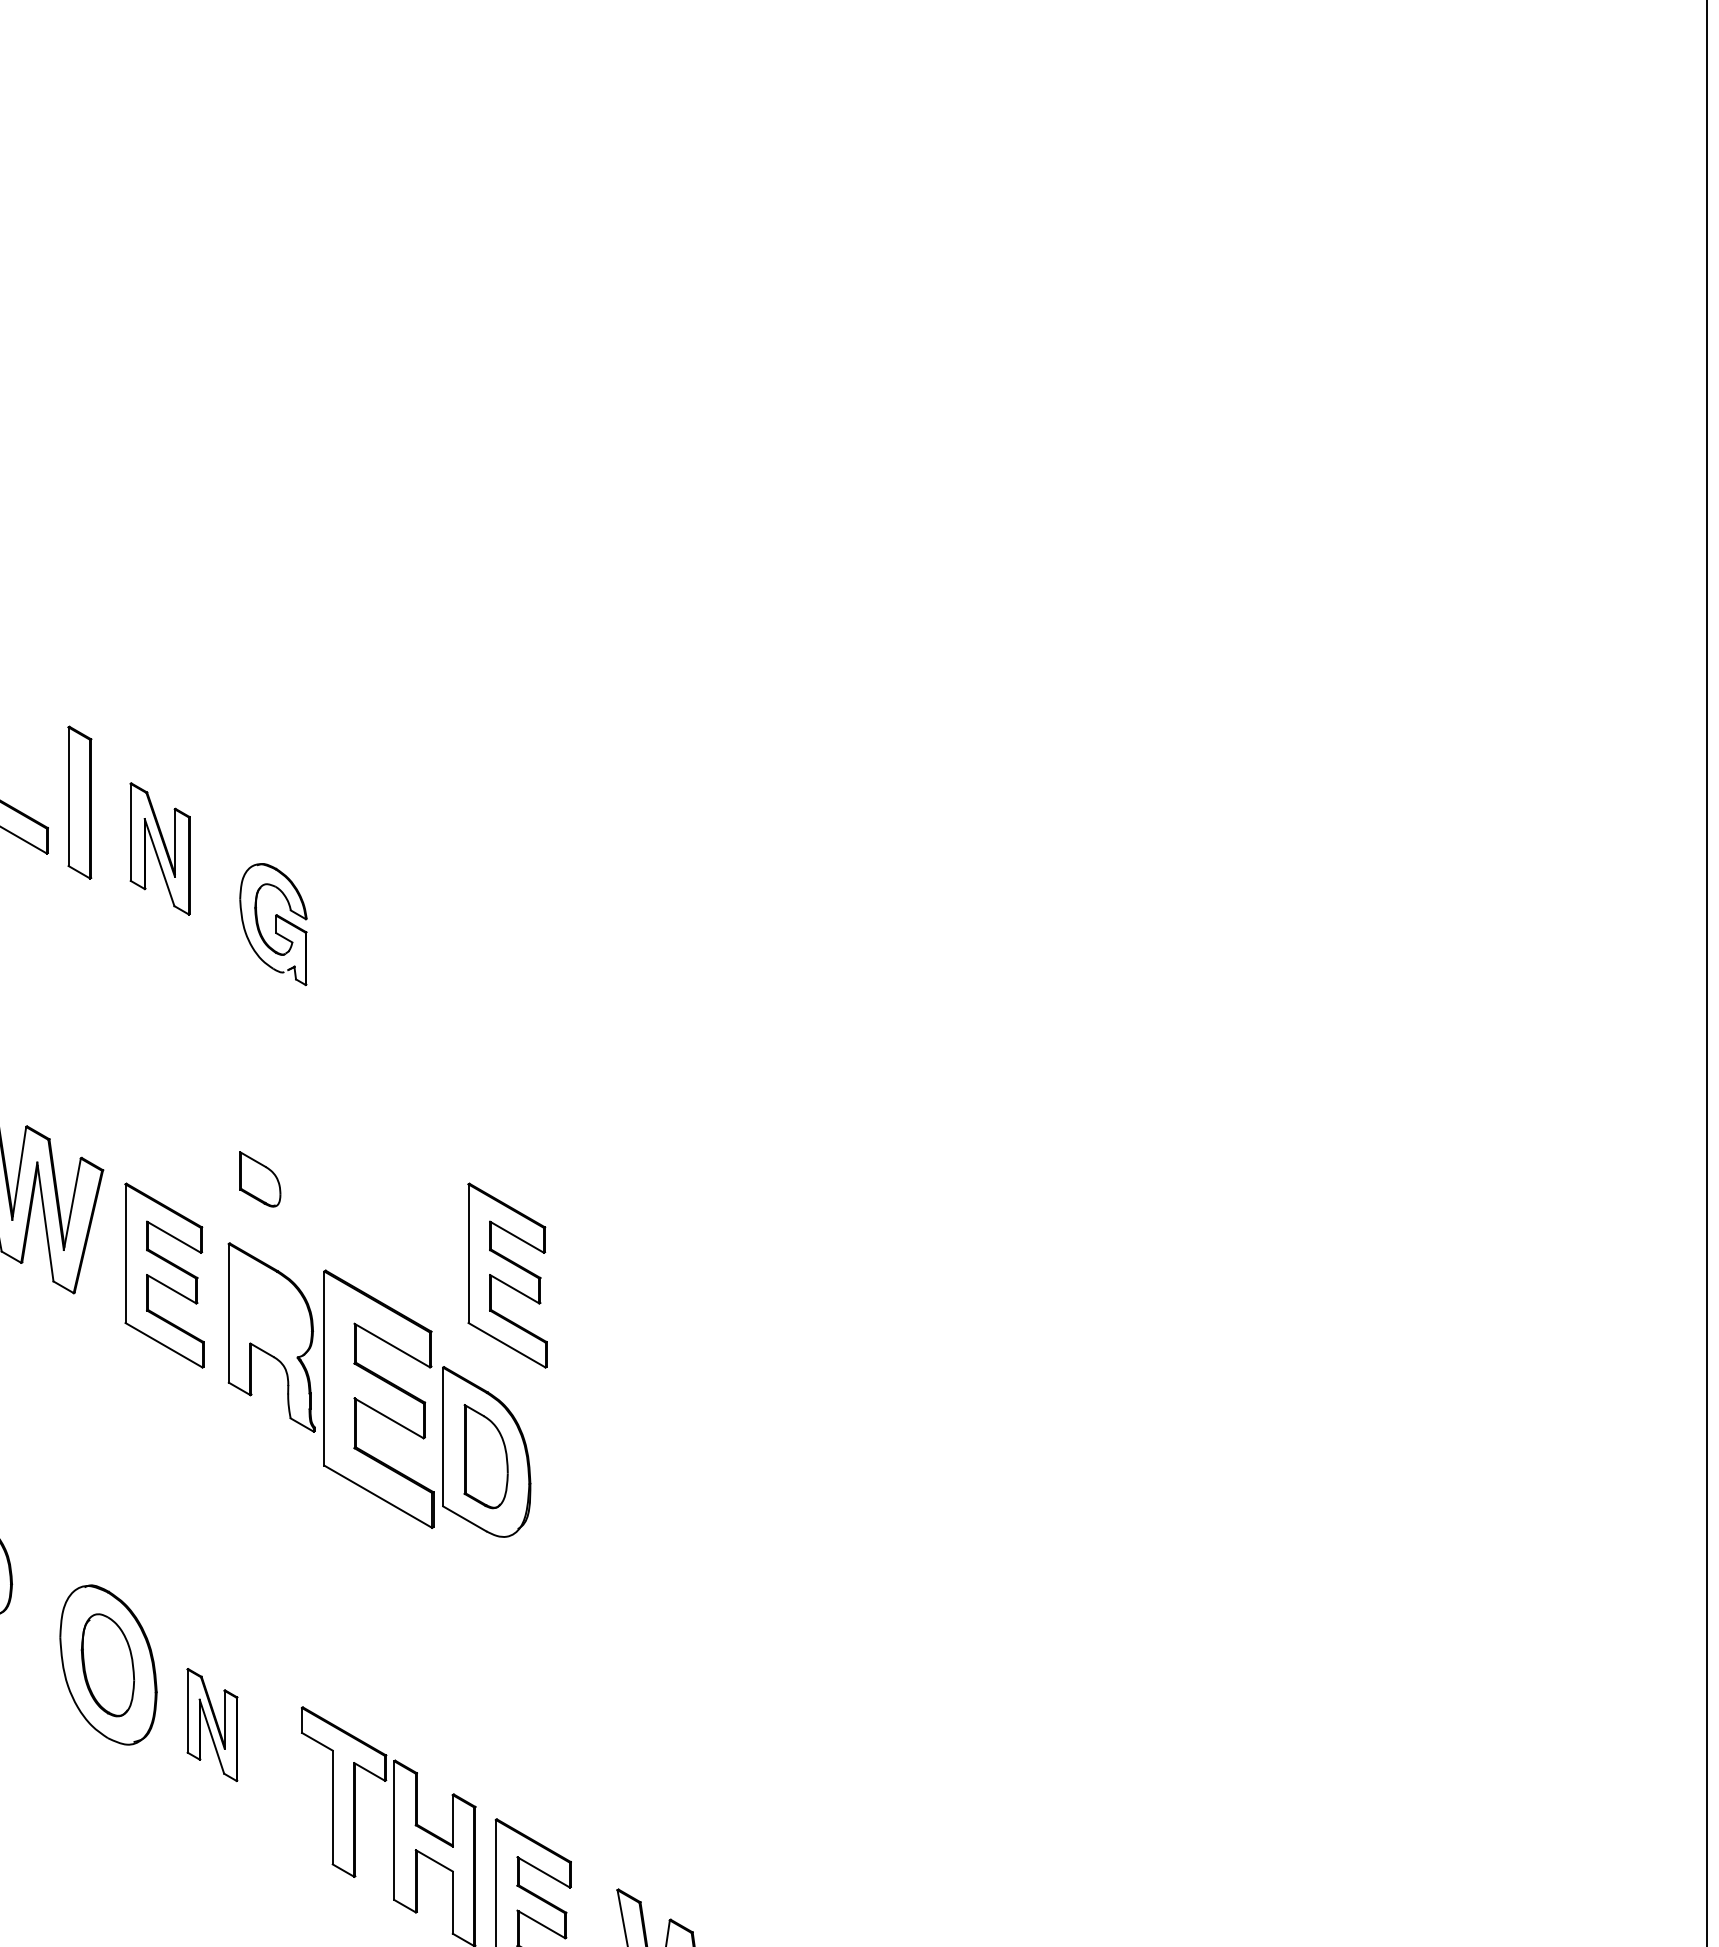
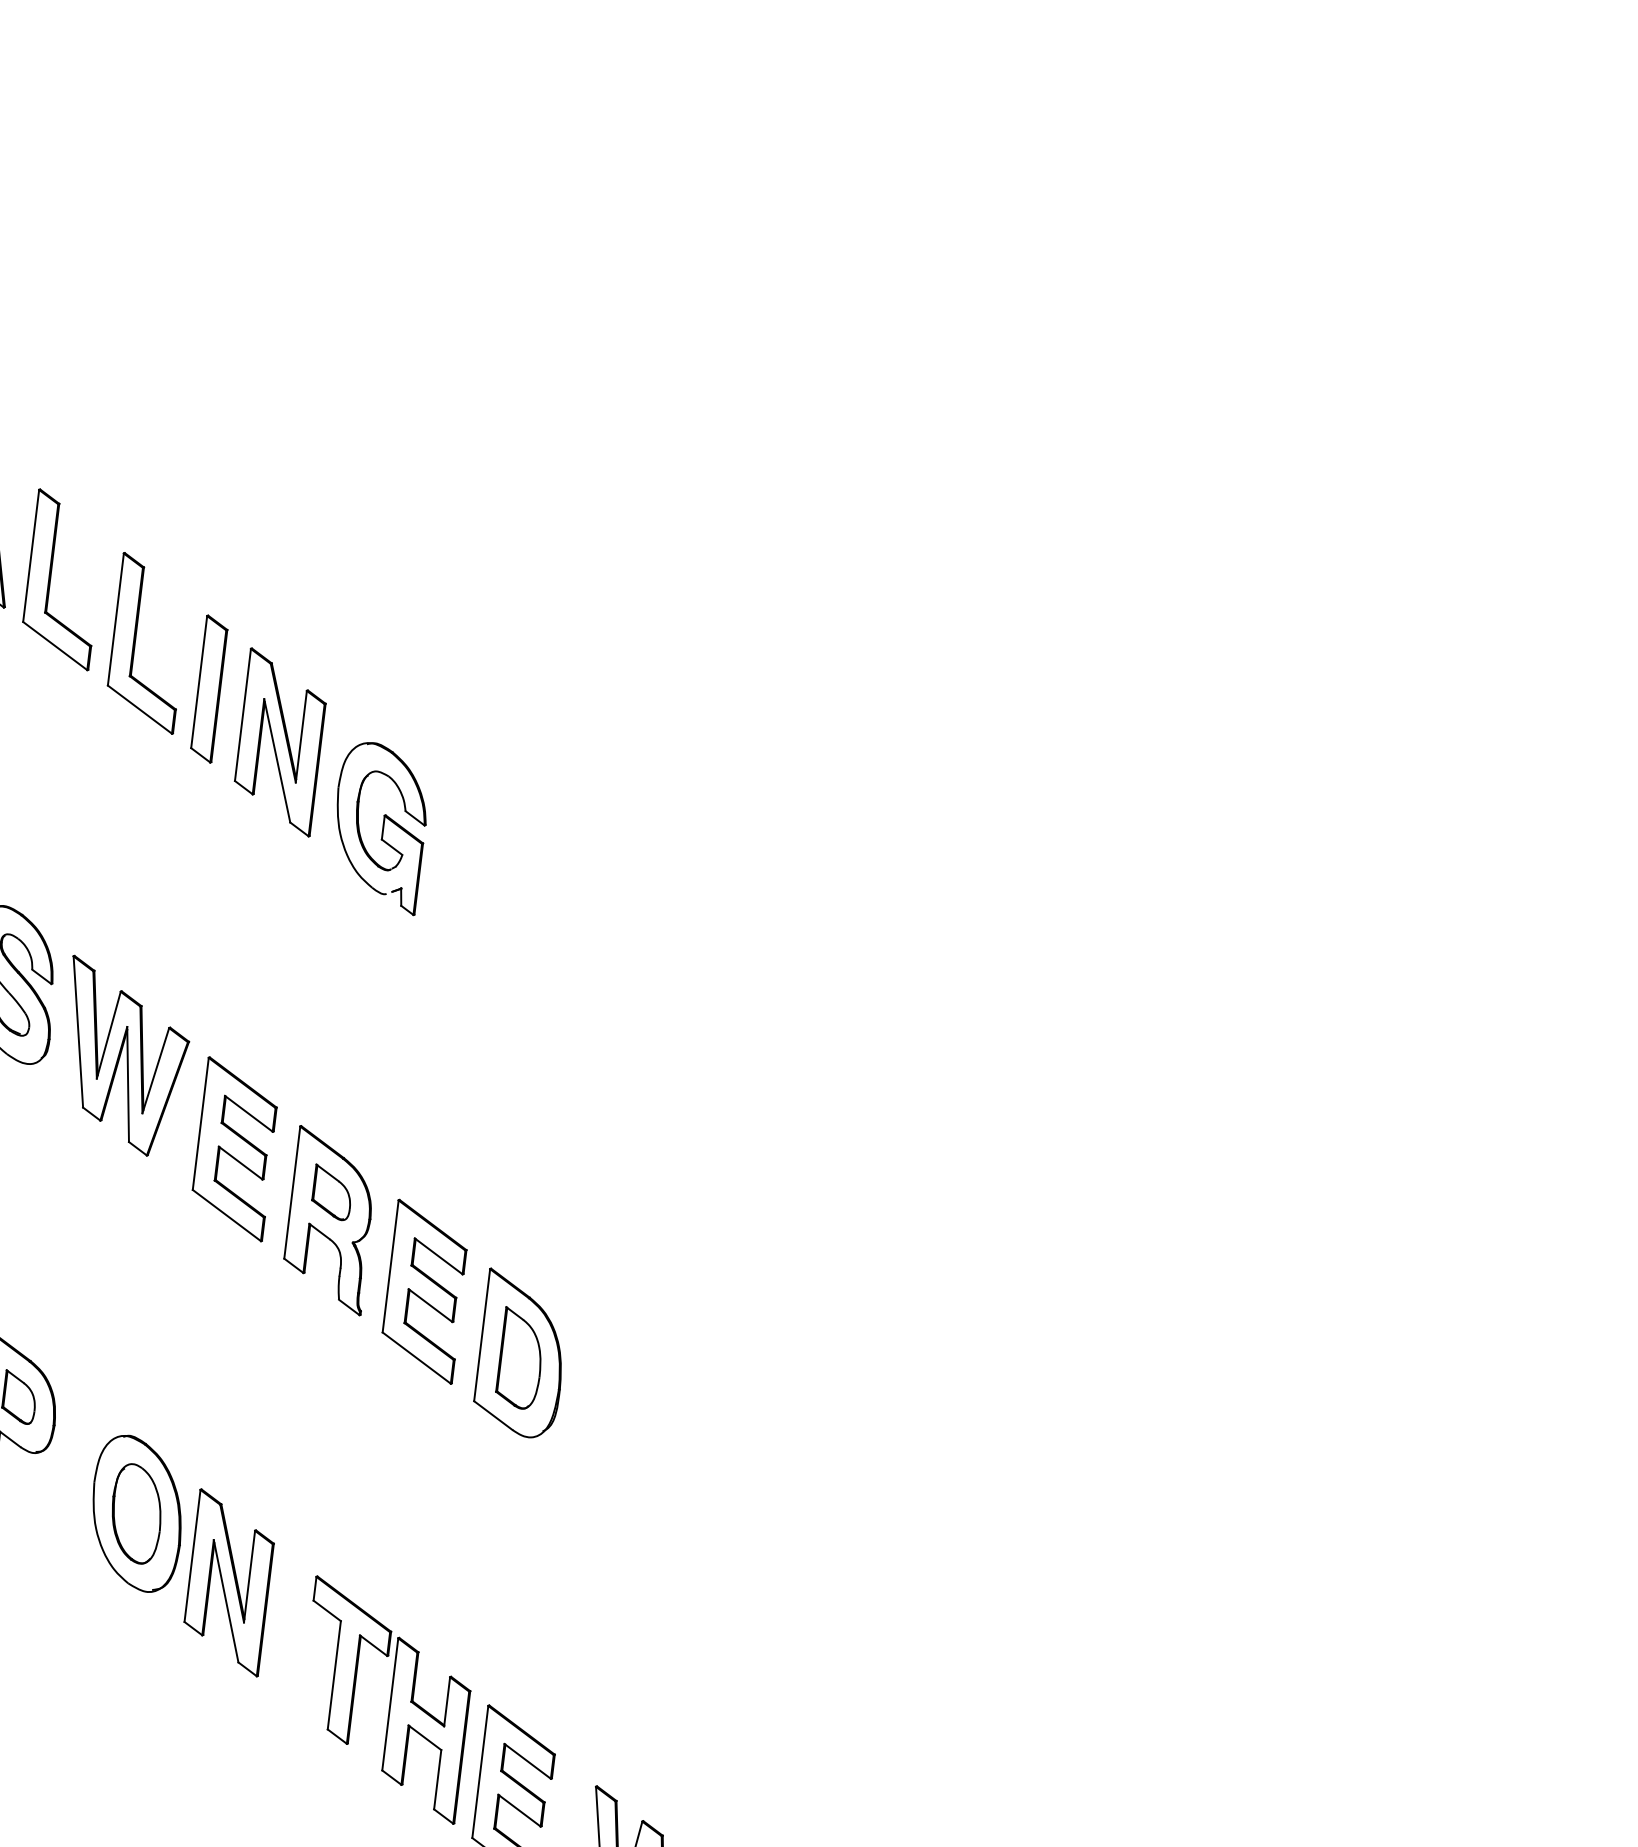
part: (160, 848) -> (280, 742), size x1.43
part: (273, 924) -> (379, 827), size x1.43
part: (260, 1179) -> (332, 1192), moved
part: (507, 1275) -> (562, 1188), removed
part: (378, 1399) -> (424, 1291), size x0.71
part: (212, 1724) -> (229, 1582), size x1.67

